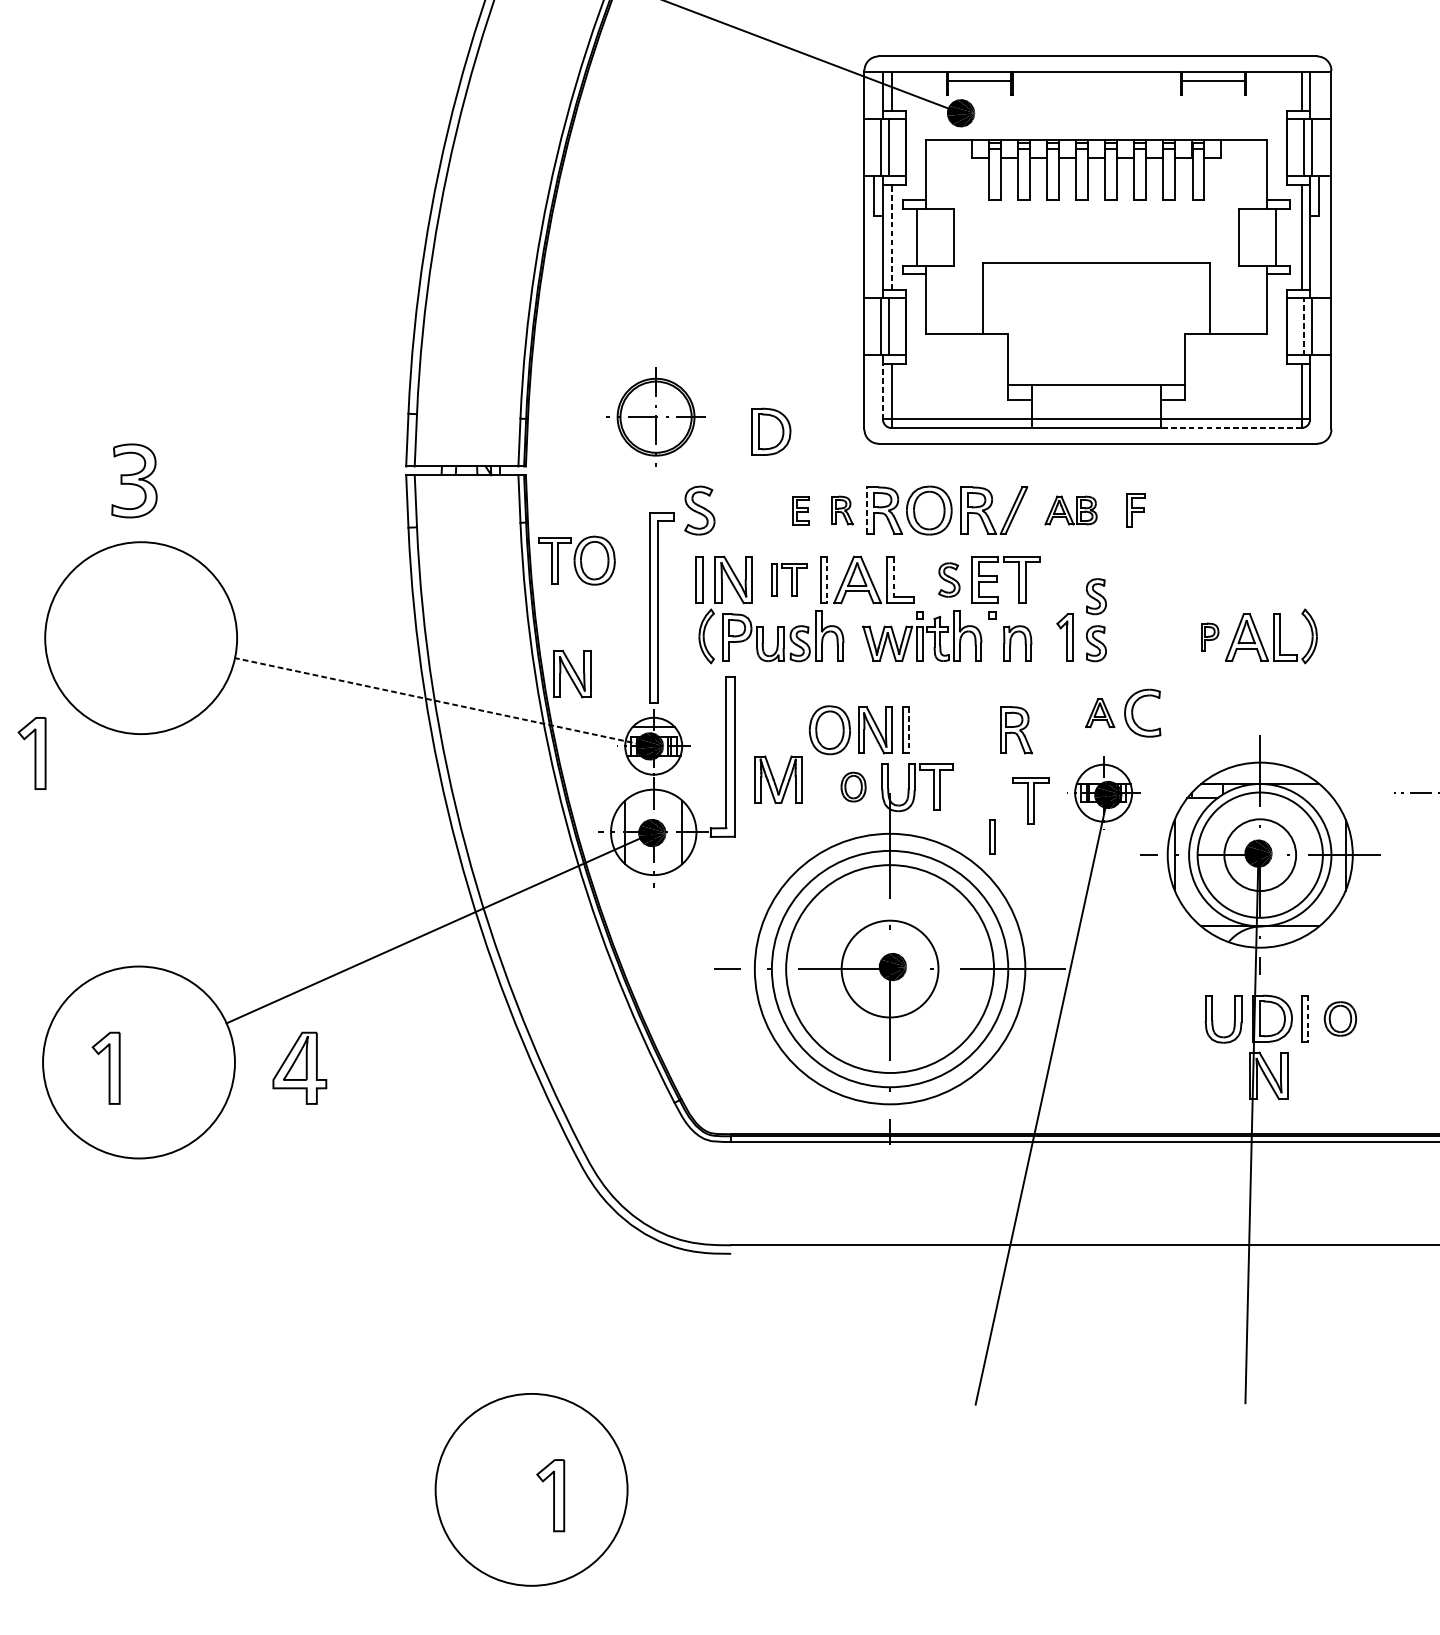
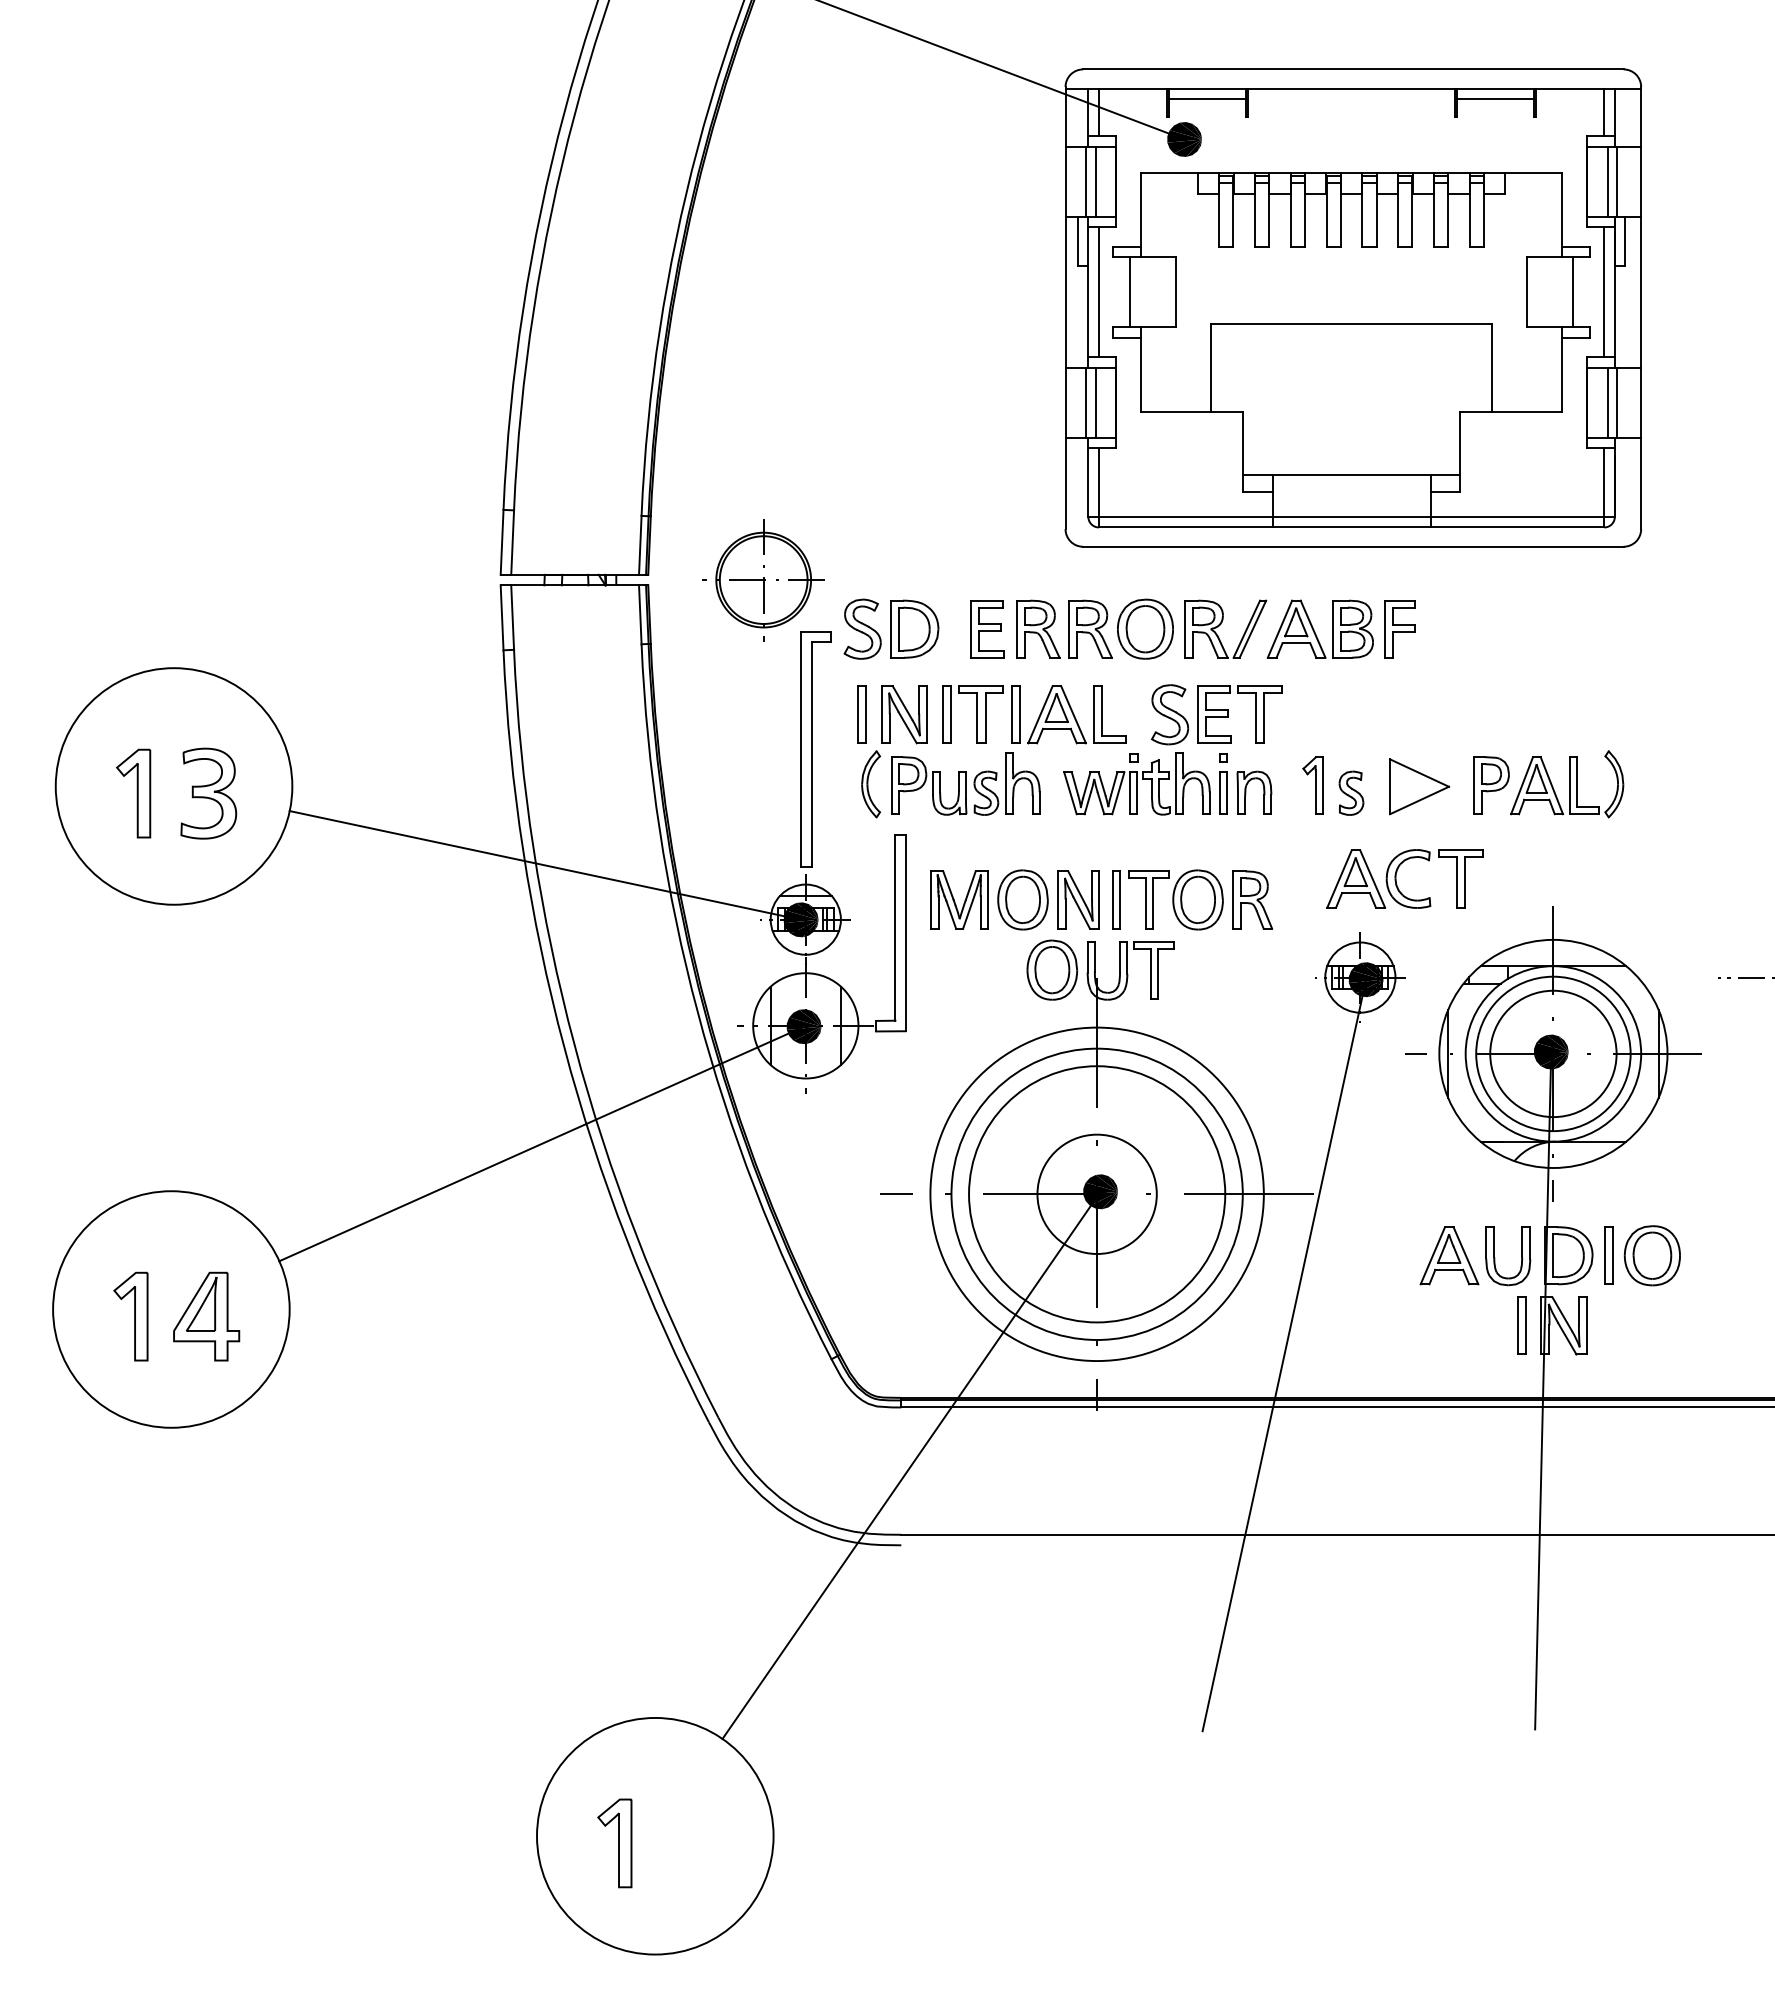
line: (891, 237) -> (1098, 292), dashed -> solid
line: (1304, 326) -> (1607, 402), dashed -> solid
line: (883, 391) -> (1088, 482), dashed -> solid
part: (655, 417) -> (763, 580), moved
line: (1231, 428) -> (1517, 527), dashed -> solid
part: (771, 431) -> (914, 628), moved
part: (134, 480) -> (208, 793), moved
part: (801, 510) -> (987, 629), size x1.67
part: (842, 510) -> (1038, 628), size x1.67
line: (866, 510) -> (1068, 629), dashed -> solid
part: (1070, 510) -> (1319, 628), size x1.67
part: (1135, 510) -> (1399, 629), size x1.43
part: (576, 560) -> (1175, 899), moved
line: (893, 577) -> (1101, 711), dashed -> solid
part: (788, 579) -> (972, 714), size x1.43
line: (827, 579) -> (1019, 714), dashed -> solid
part: (949, 579) -> (1170, 714), size x1.43
part: (1096, 596) -> (1351, 734), removed
part: (1210, 637) -> (1491, 785), size x1.67
part: (1151, 638) -> (1419, 786), added
part: (572, 673) -> (705, 830), removed
line: (441, 702) -> (544, 865), dashed -> solid
part: (1099, 712) -> (1355, 878), size x1.67
line: (909, 729) -> (1120, 899), dashed -> solid
part: (32, 753) -> (133, 793), moved
part: (778, 779) -> (959, 899), moved
part: (853, 786) -> (1051, 969), size x1.67
part: (1030, 800) -> (1460, 878), moved
part: (992, 836) -> (1223, 792), moved
circle: (1260, 854) -> (1553, 1053), size x1.43
part: (1175, 1018) -> (1449, 1255), added
line: (1308, 1018) -> (1612, 1255), dashed -> solid
part: (1339, 1018) -> (1651, 1255), size x1.43
part: (299, 1068) -> (206, 1316), moved
part: (1234, 1075) -> (1521, 1325), added
line: (739, 1188) -> (911, 1464), added
part: (550, 1495) -> (614, 1843), moved

